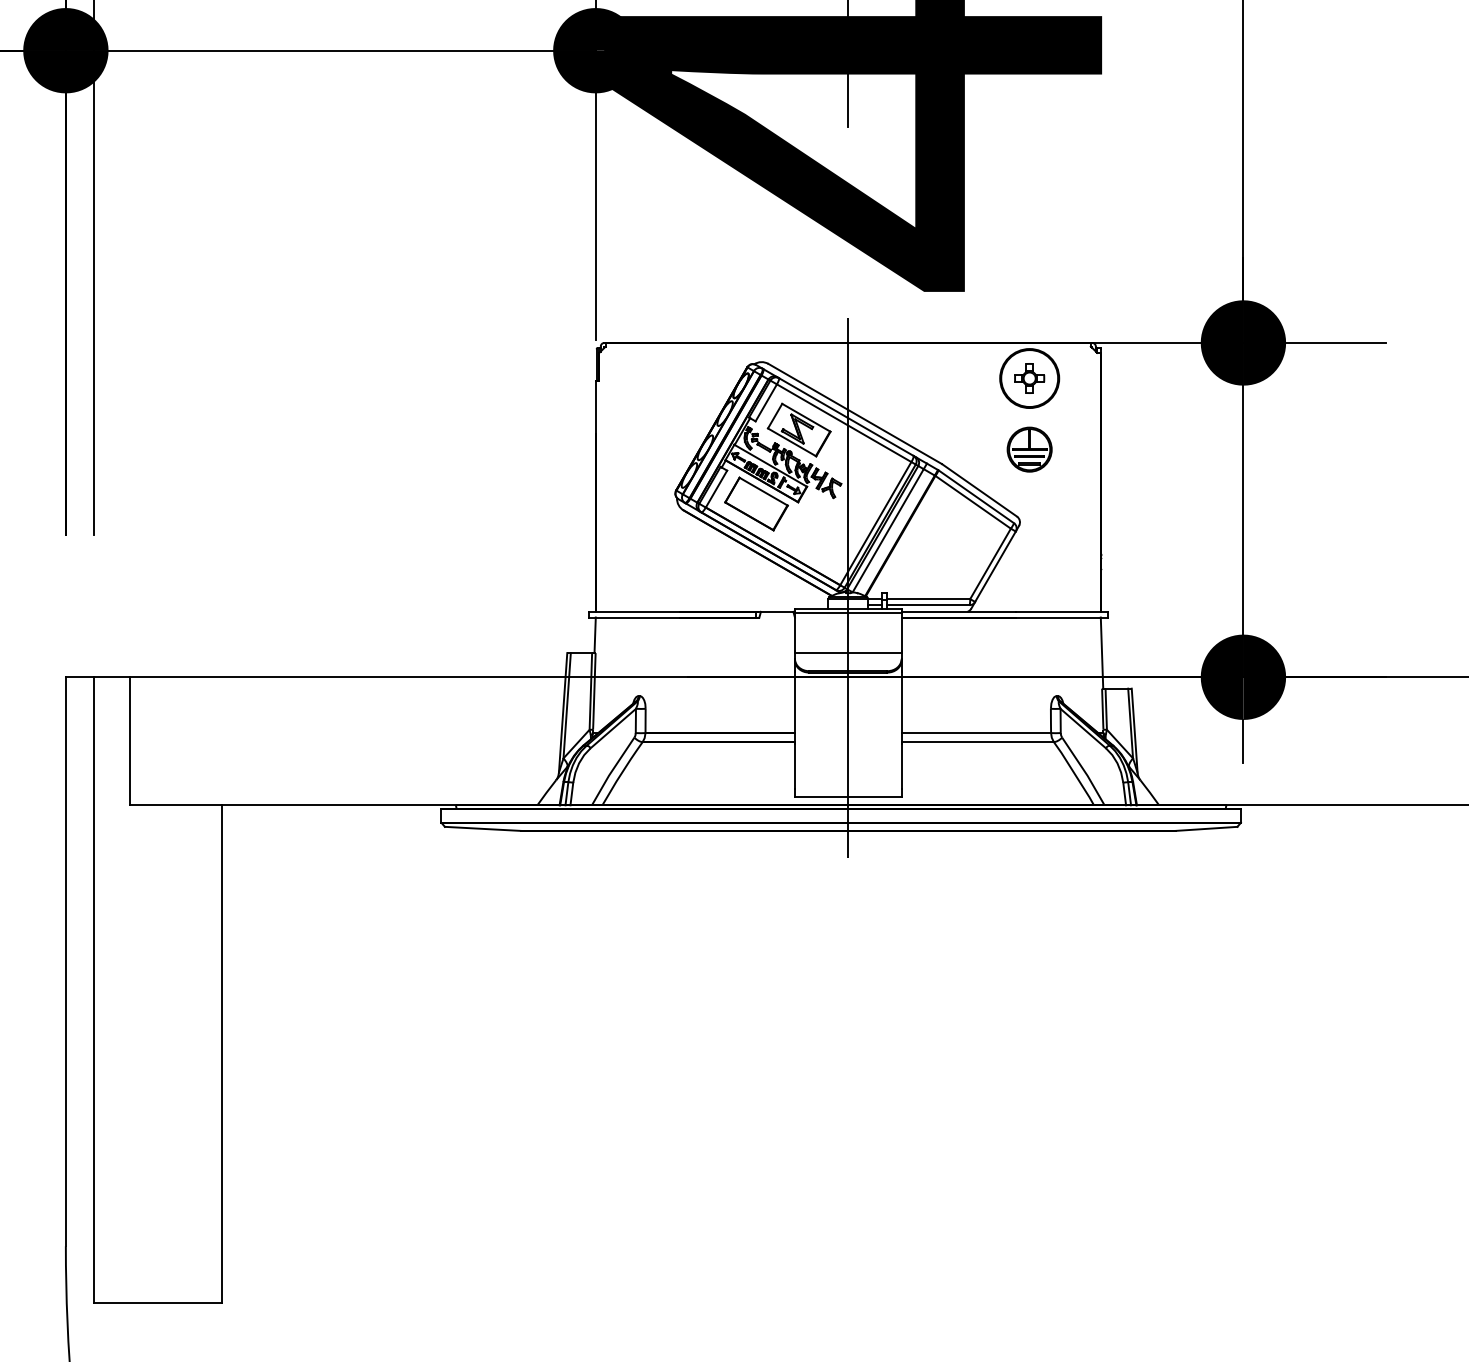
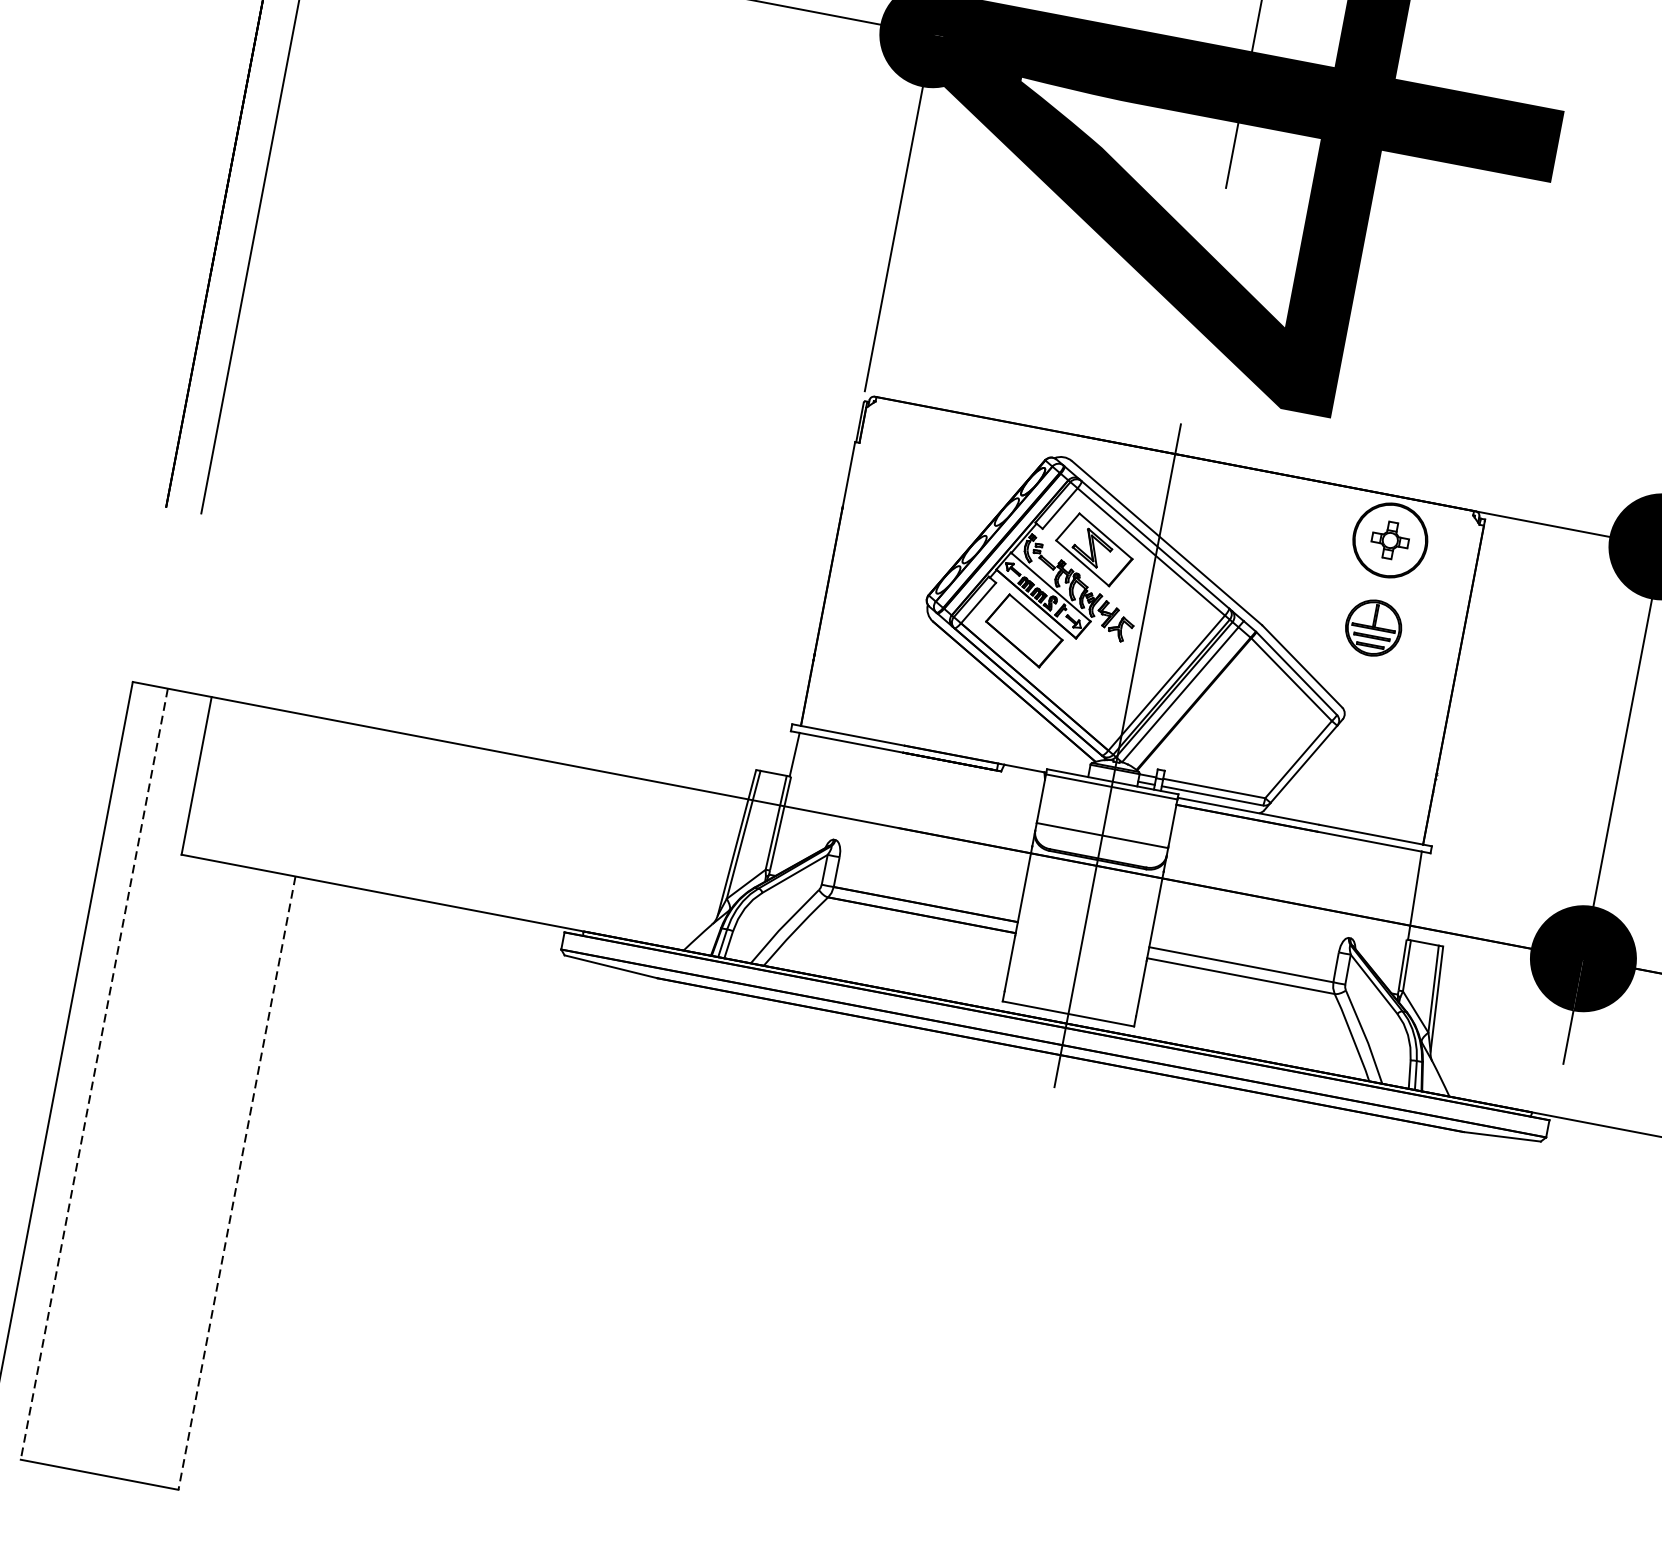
line: (94, 990) -> (94, 1074), solid -> dashed
line: (222, 1054) -> (237, 1183), solid -> dashed

